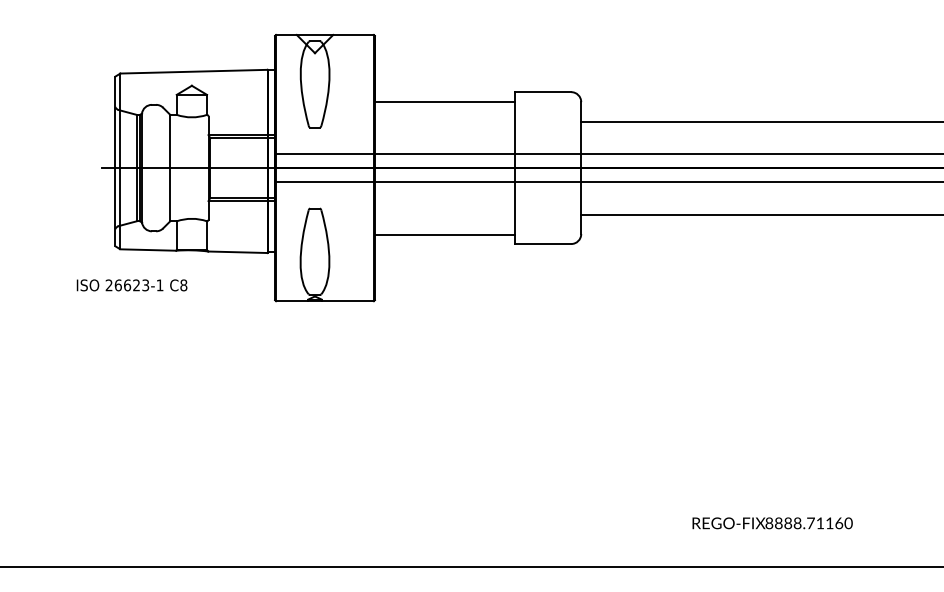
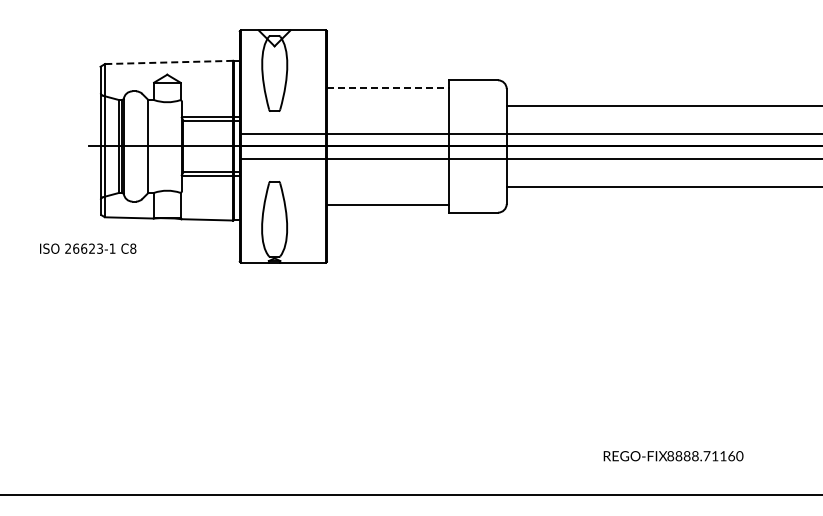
line: (193, 71) -> (168, 62), solid -> dashed
line: (444, 101) -> (387, 88), solid -> dashed
text: (132, 285) -> (88, 248), moved

